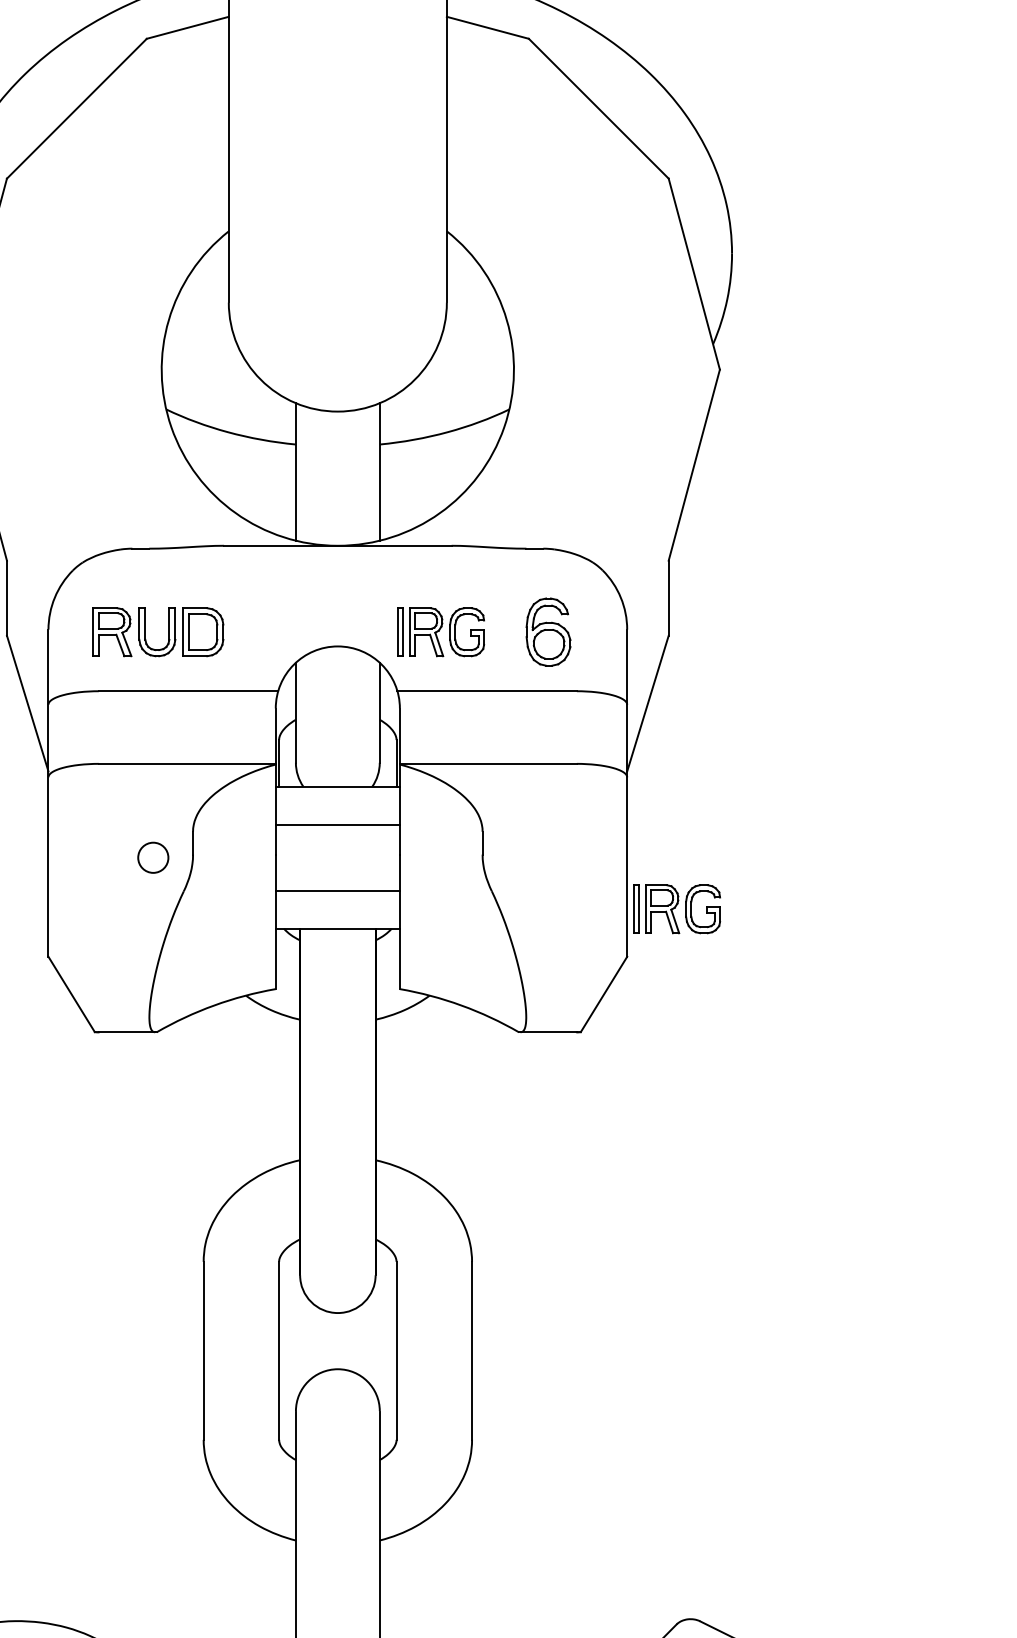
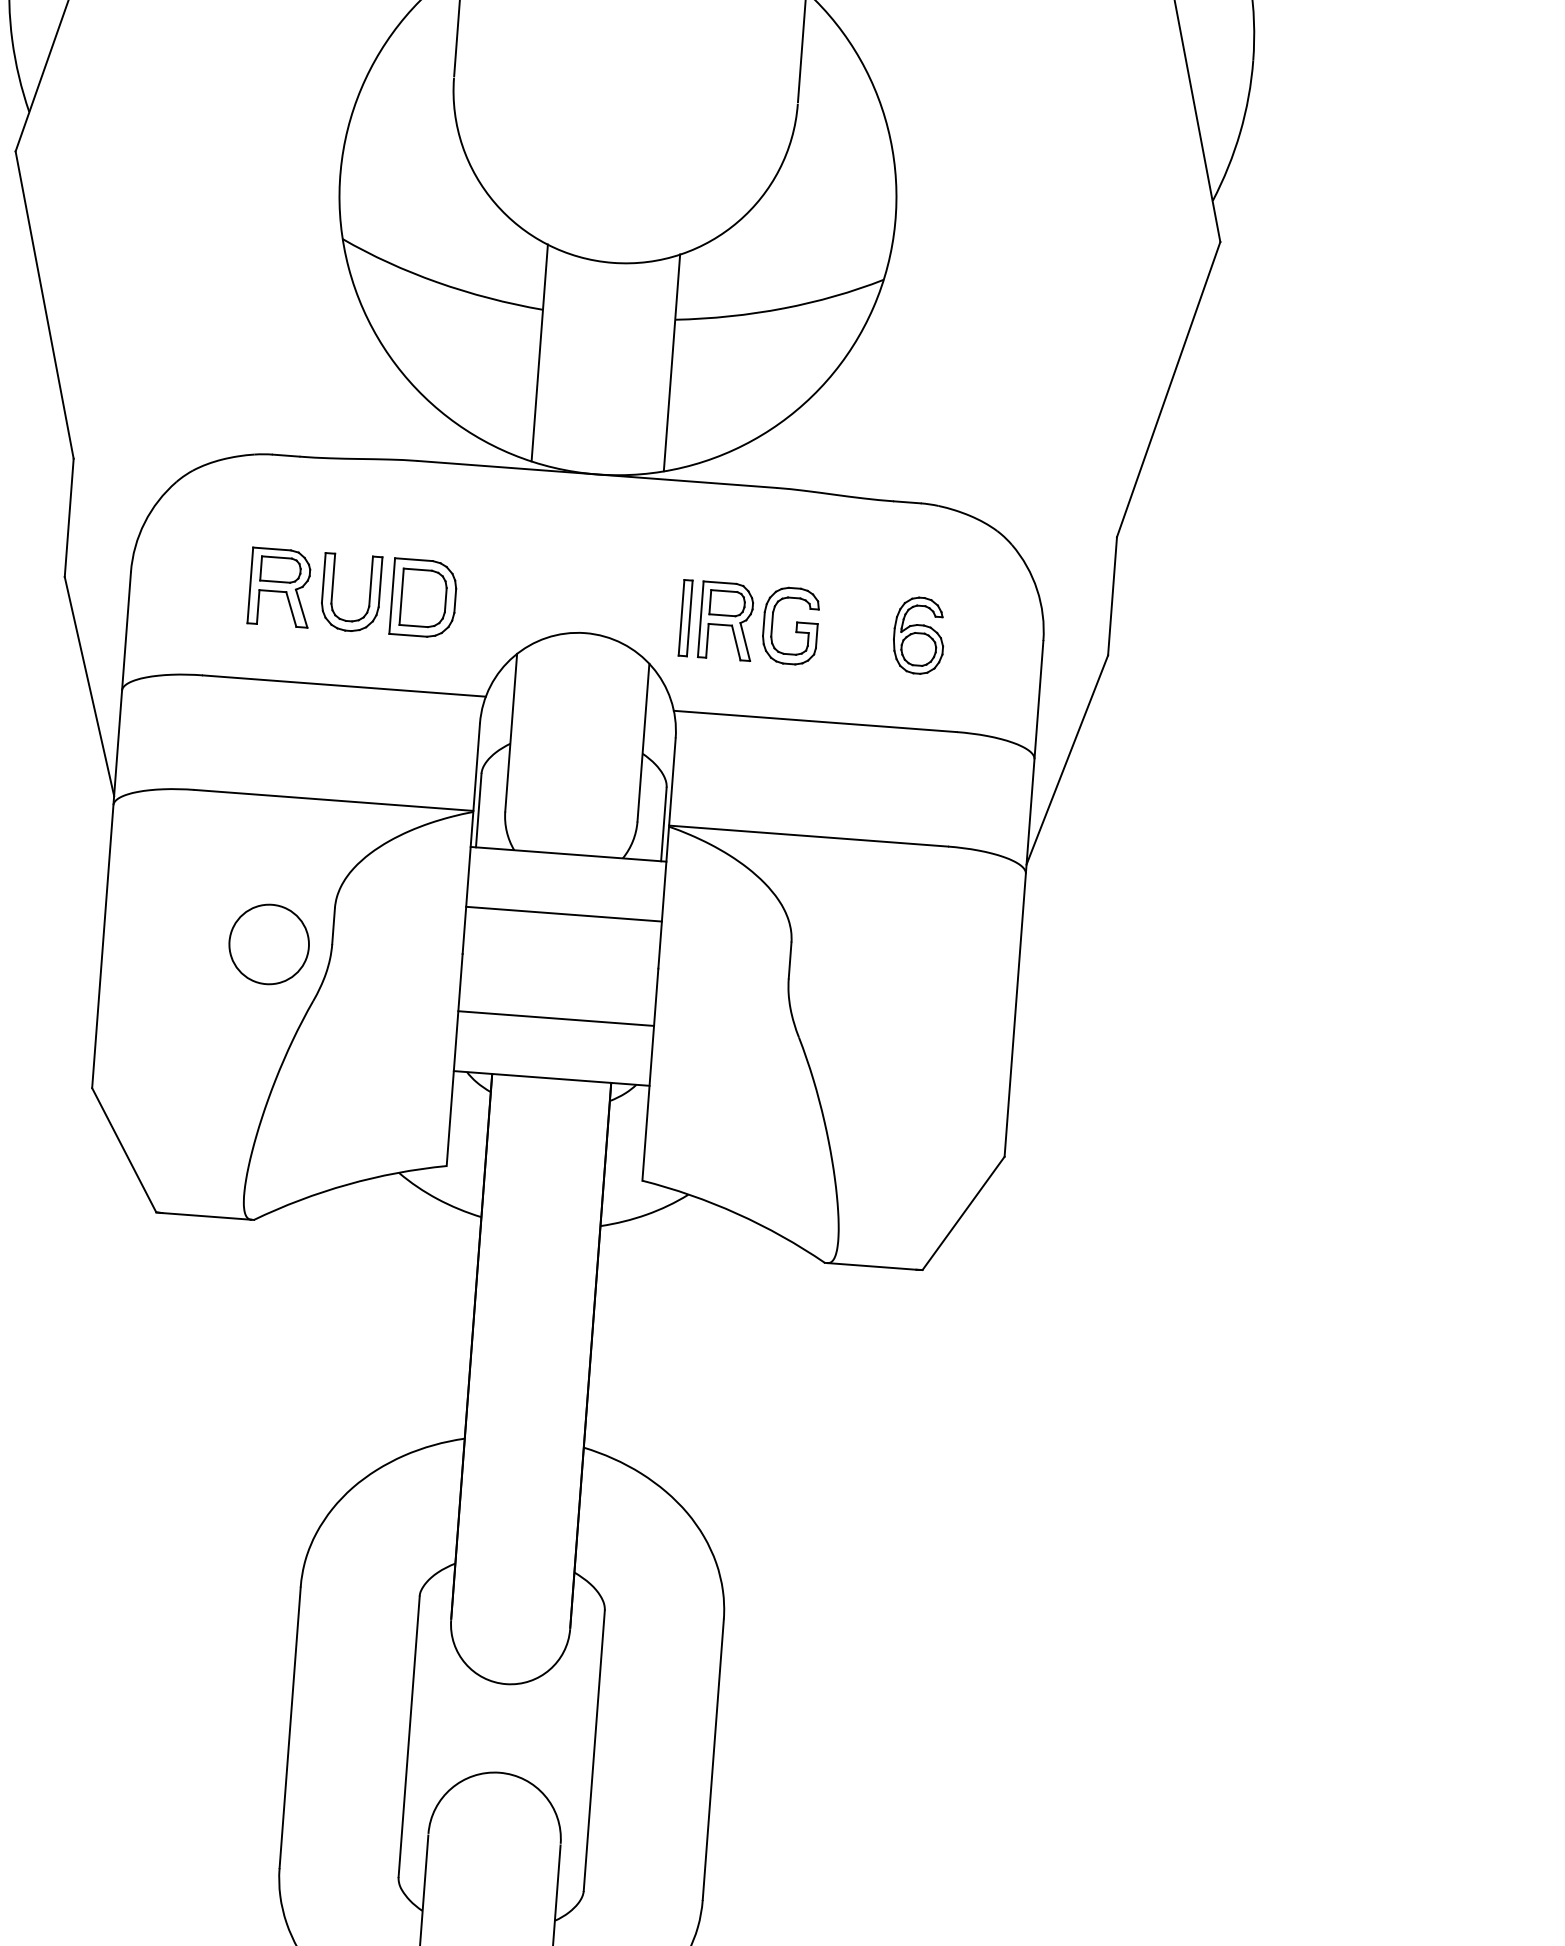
part: (168, 632) -> (368, 594), moved
part: (548, 632) -> (918, 636), size x0.71
circle: (153, 857) -> (269, 944), size x1.67
part: (677, 909) -> (1089, 1088), removed

